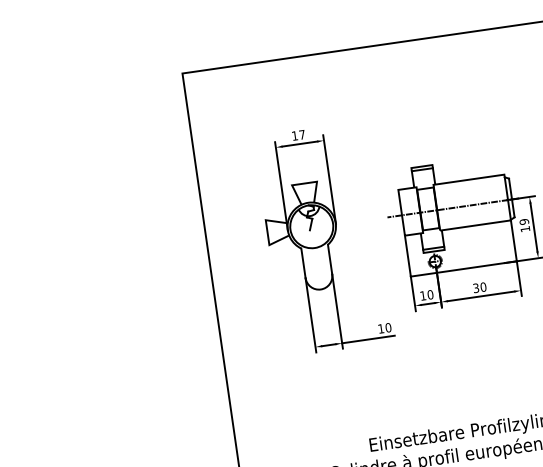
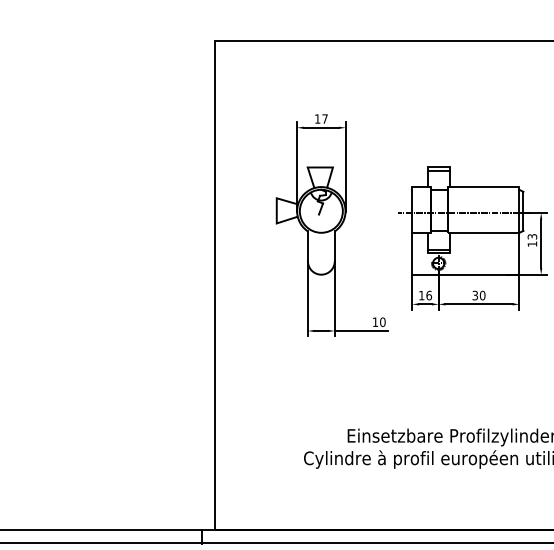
text: (523, 221) -> (531, 236), 19 -> 13
text: (430, 294) -> (429, 295), 10 -> 16

